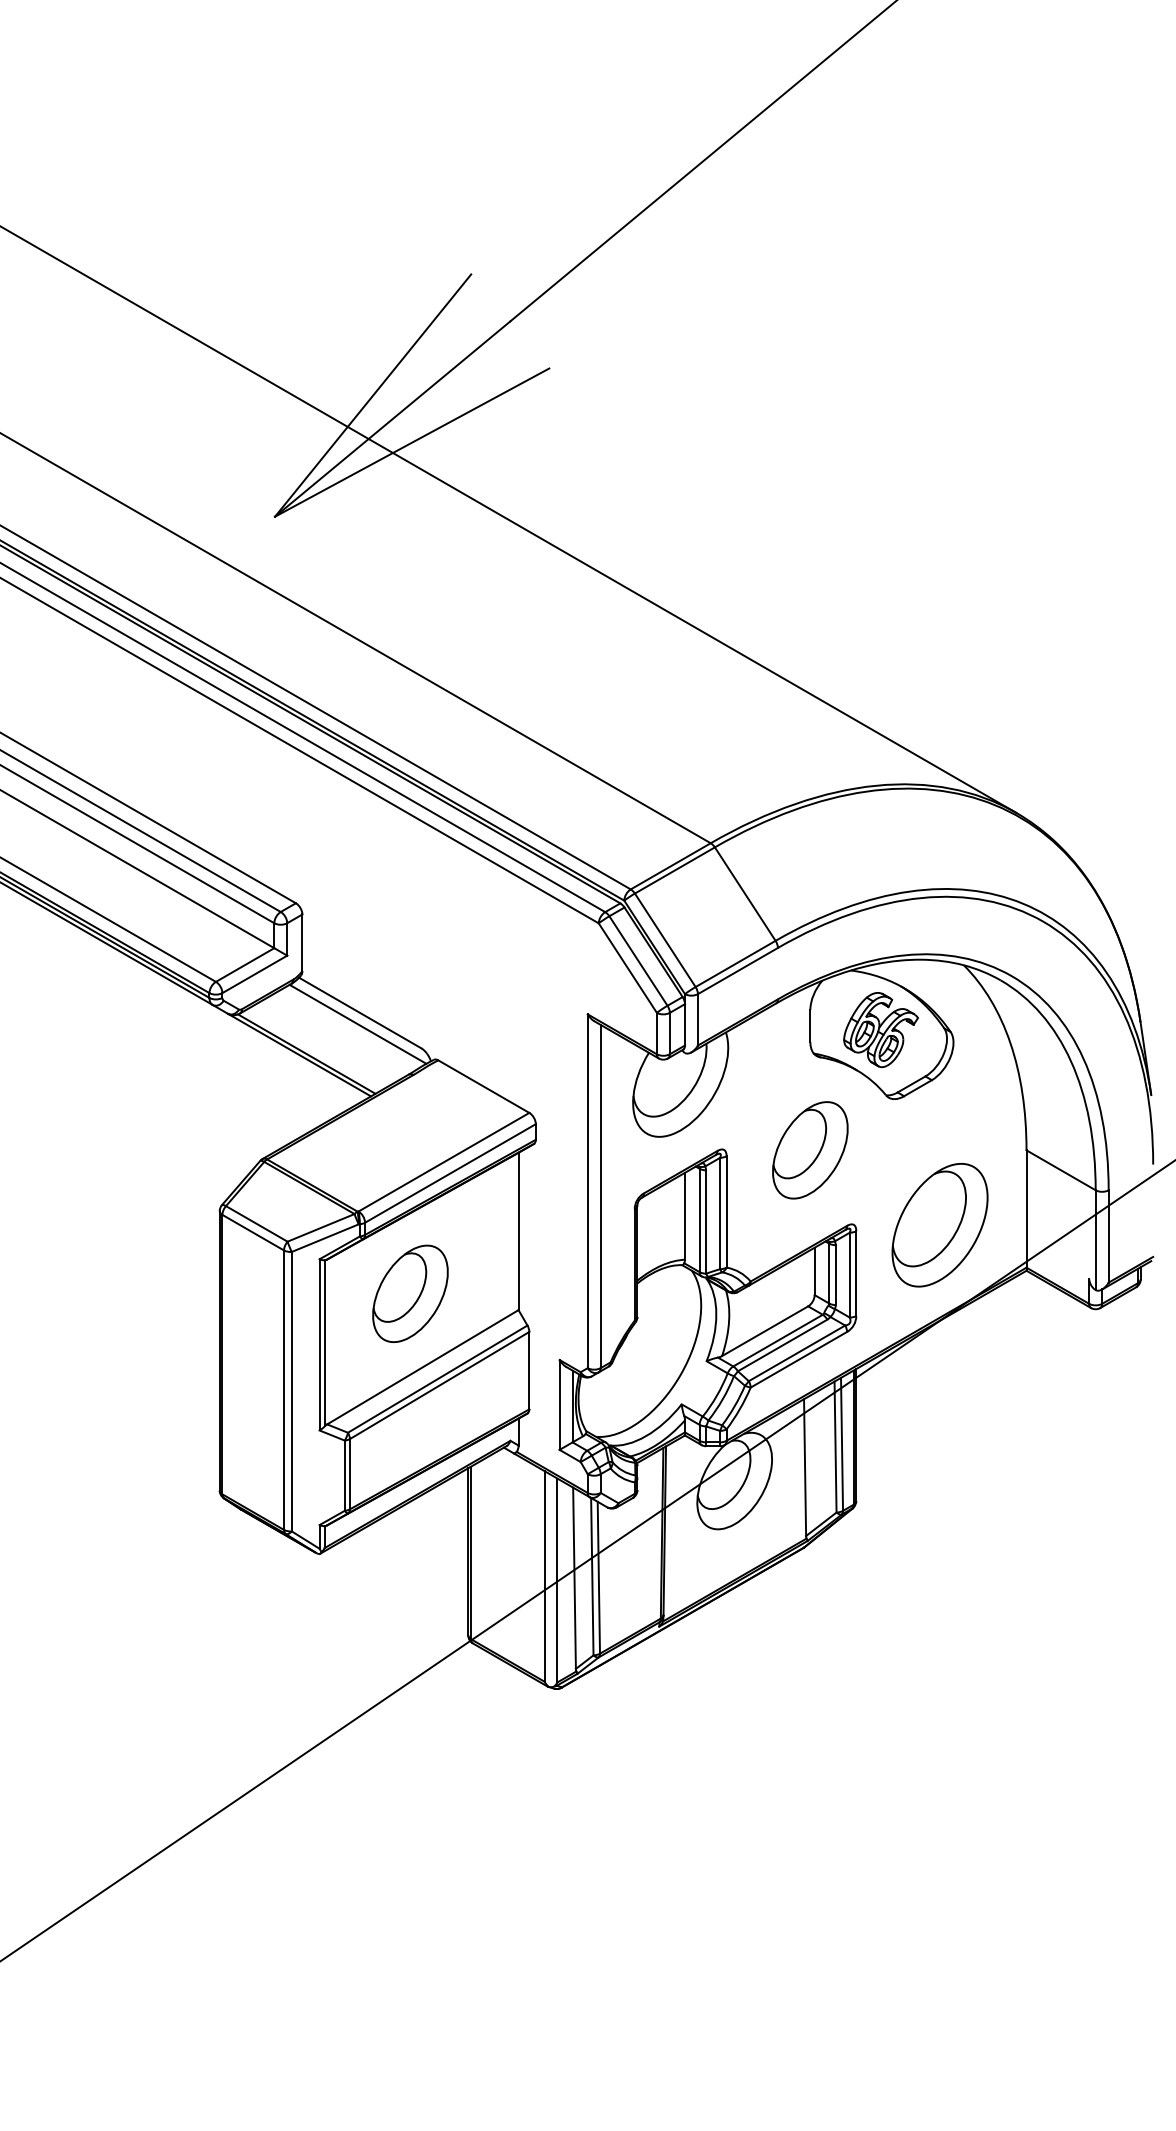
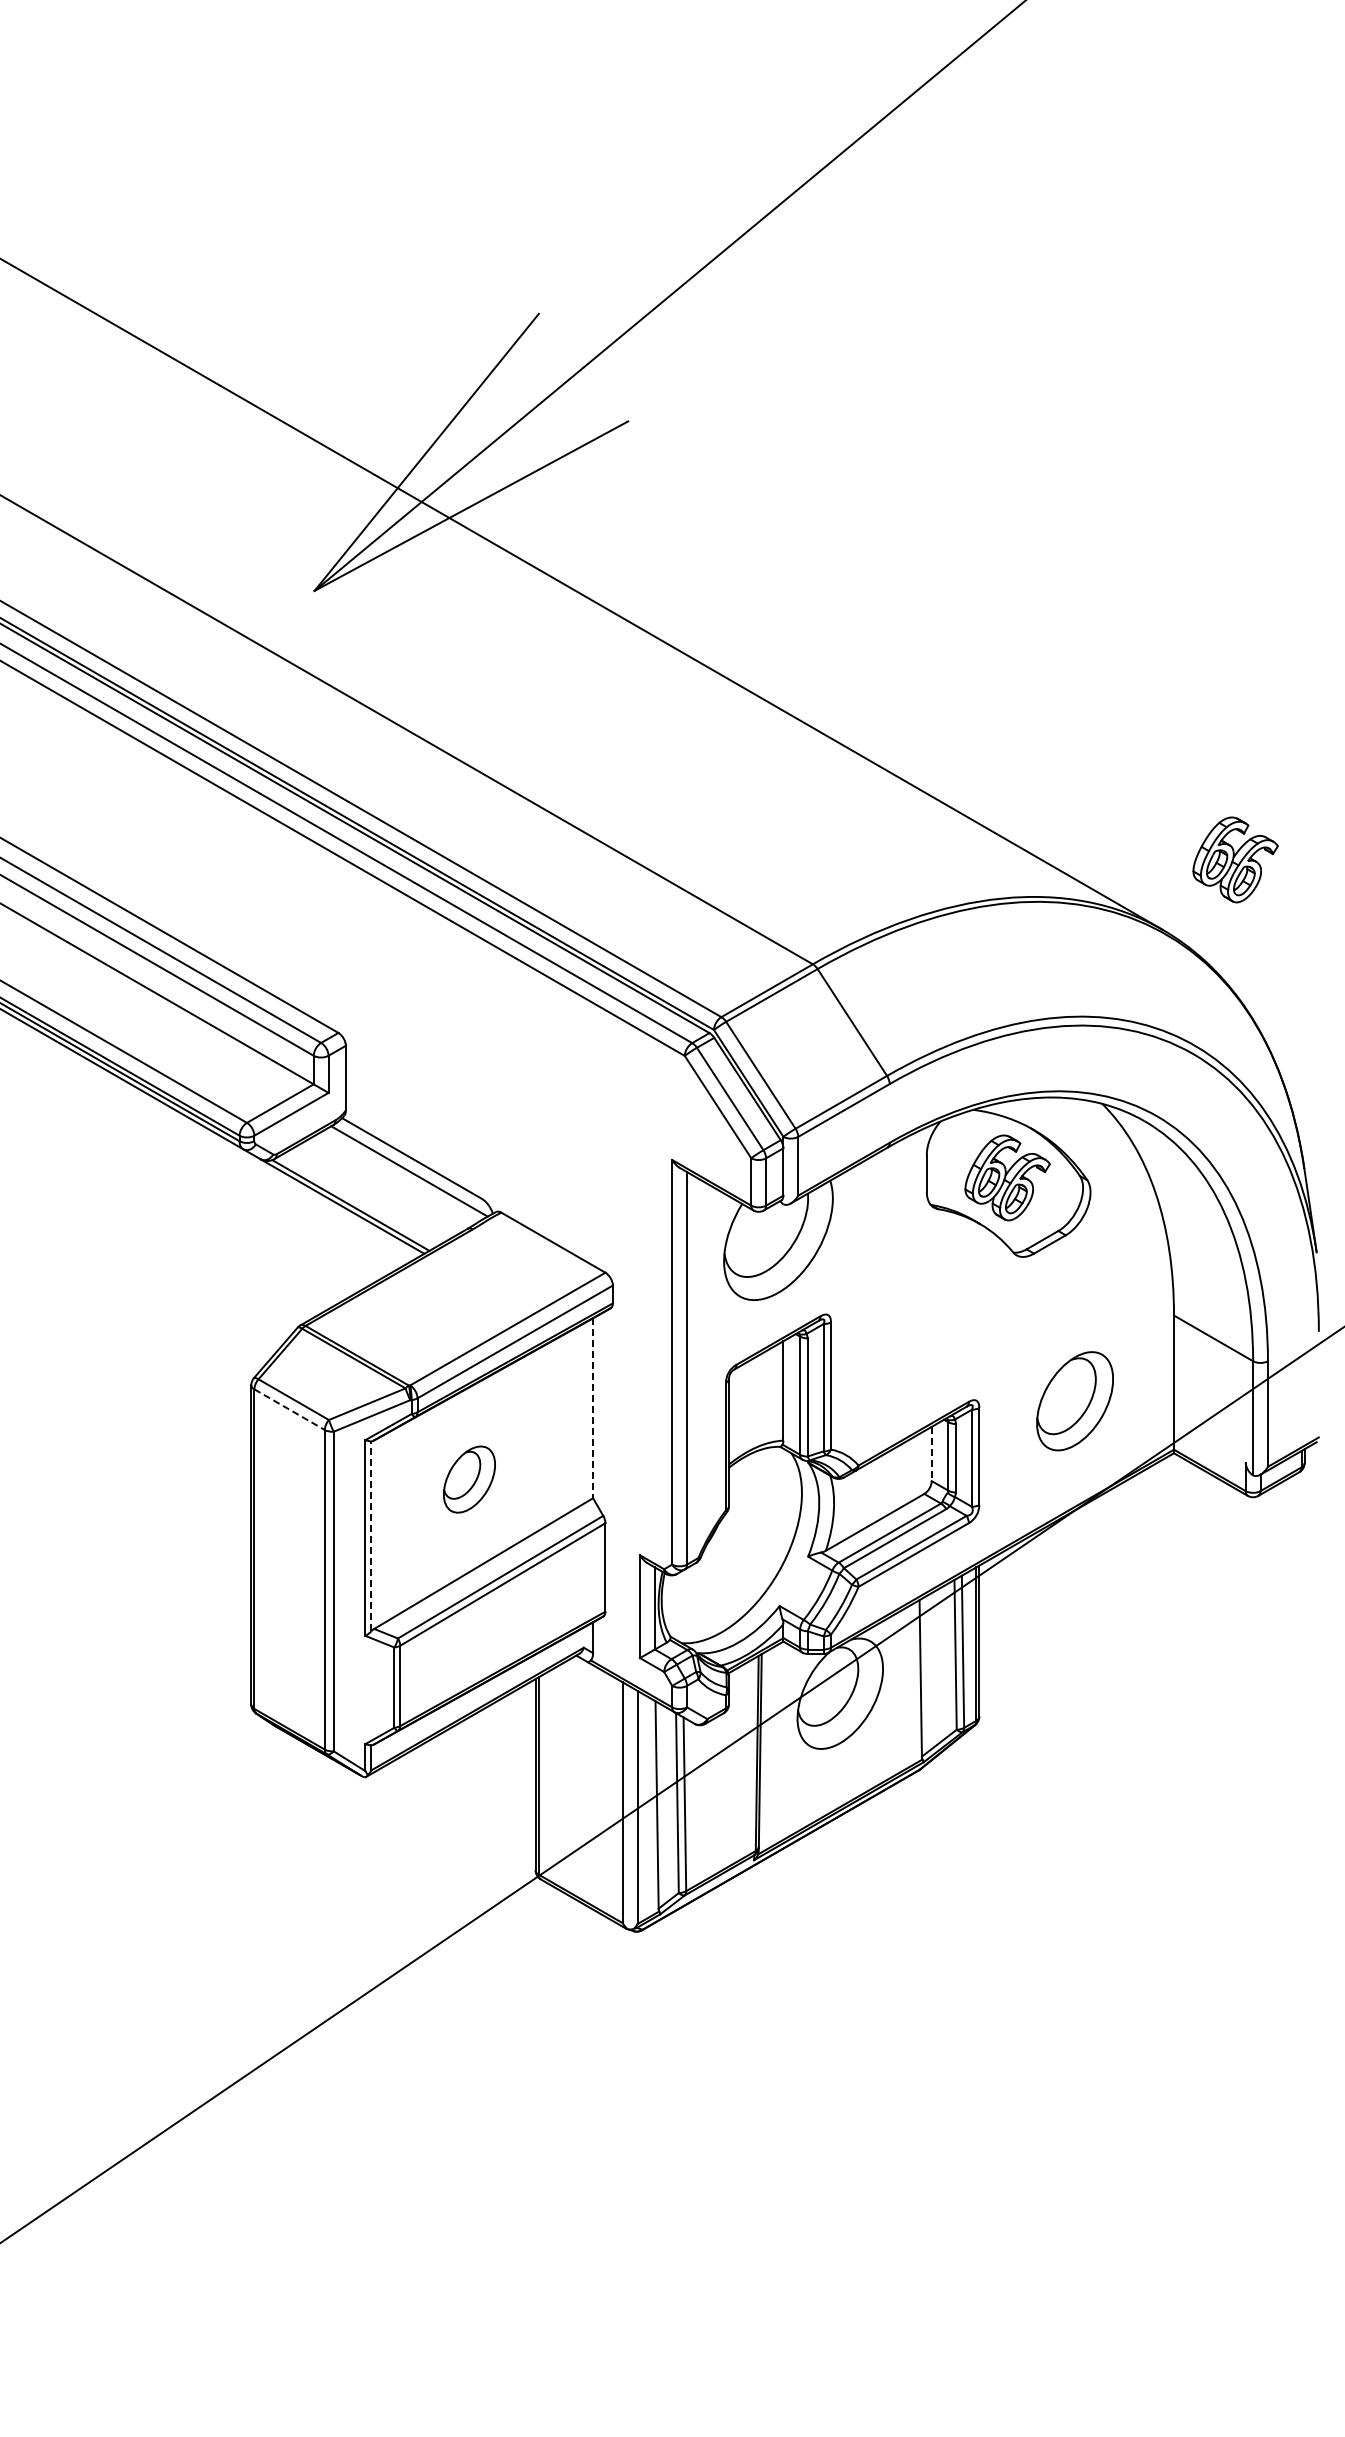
part: (1080, 751) -> (1235, 859), added
part: (810, 1150) -> (926, 1315), removed
part: (939, 1225) -> (1074, 1401), size x0.7
line: (518, 1231) -> (593, 1408), solid -> dashed
line: (253, 1232) -> (289, 1409), solid -> dashed
line: (814, 1271) -> (931, 1454), solid -> dashed
part: (410, 1293) -> (469, 1479), size x0.6
line: (324, 1343) -> (371, 1536), solid -> dashed

